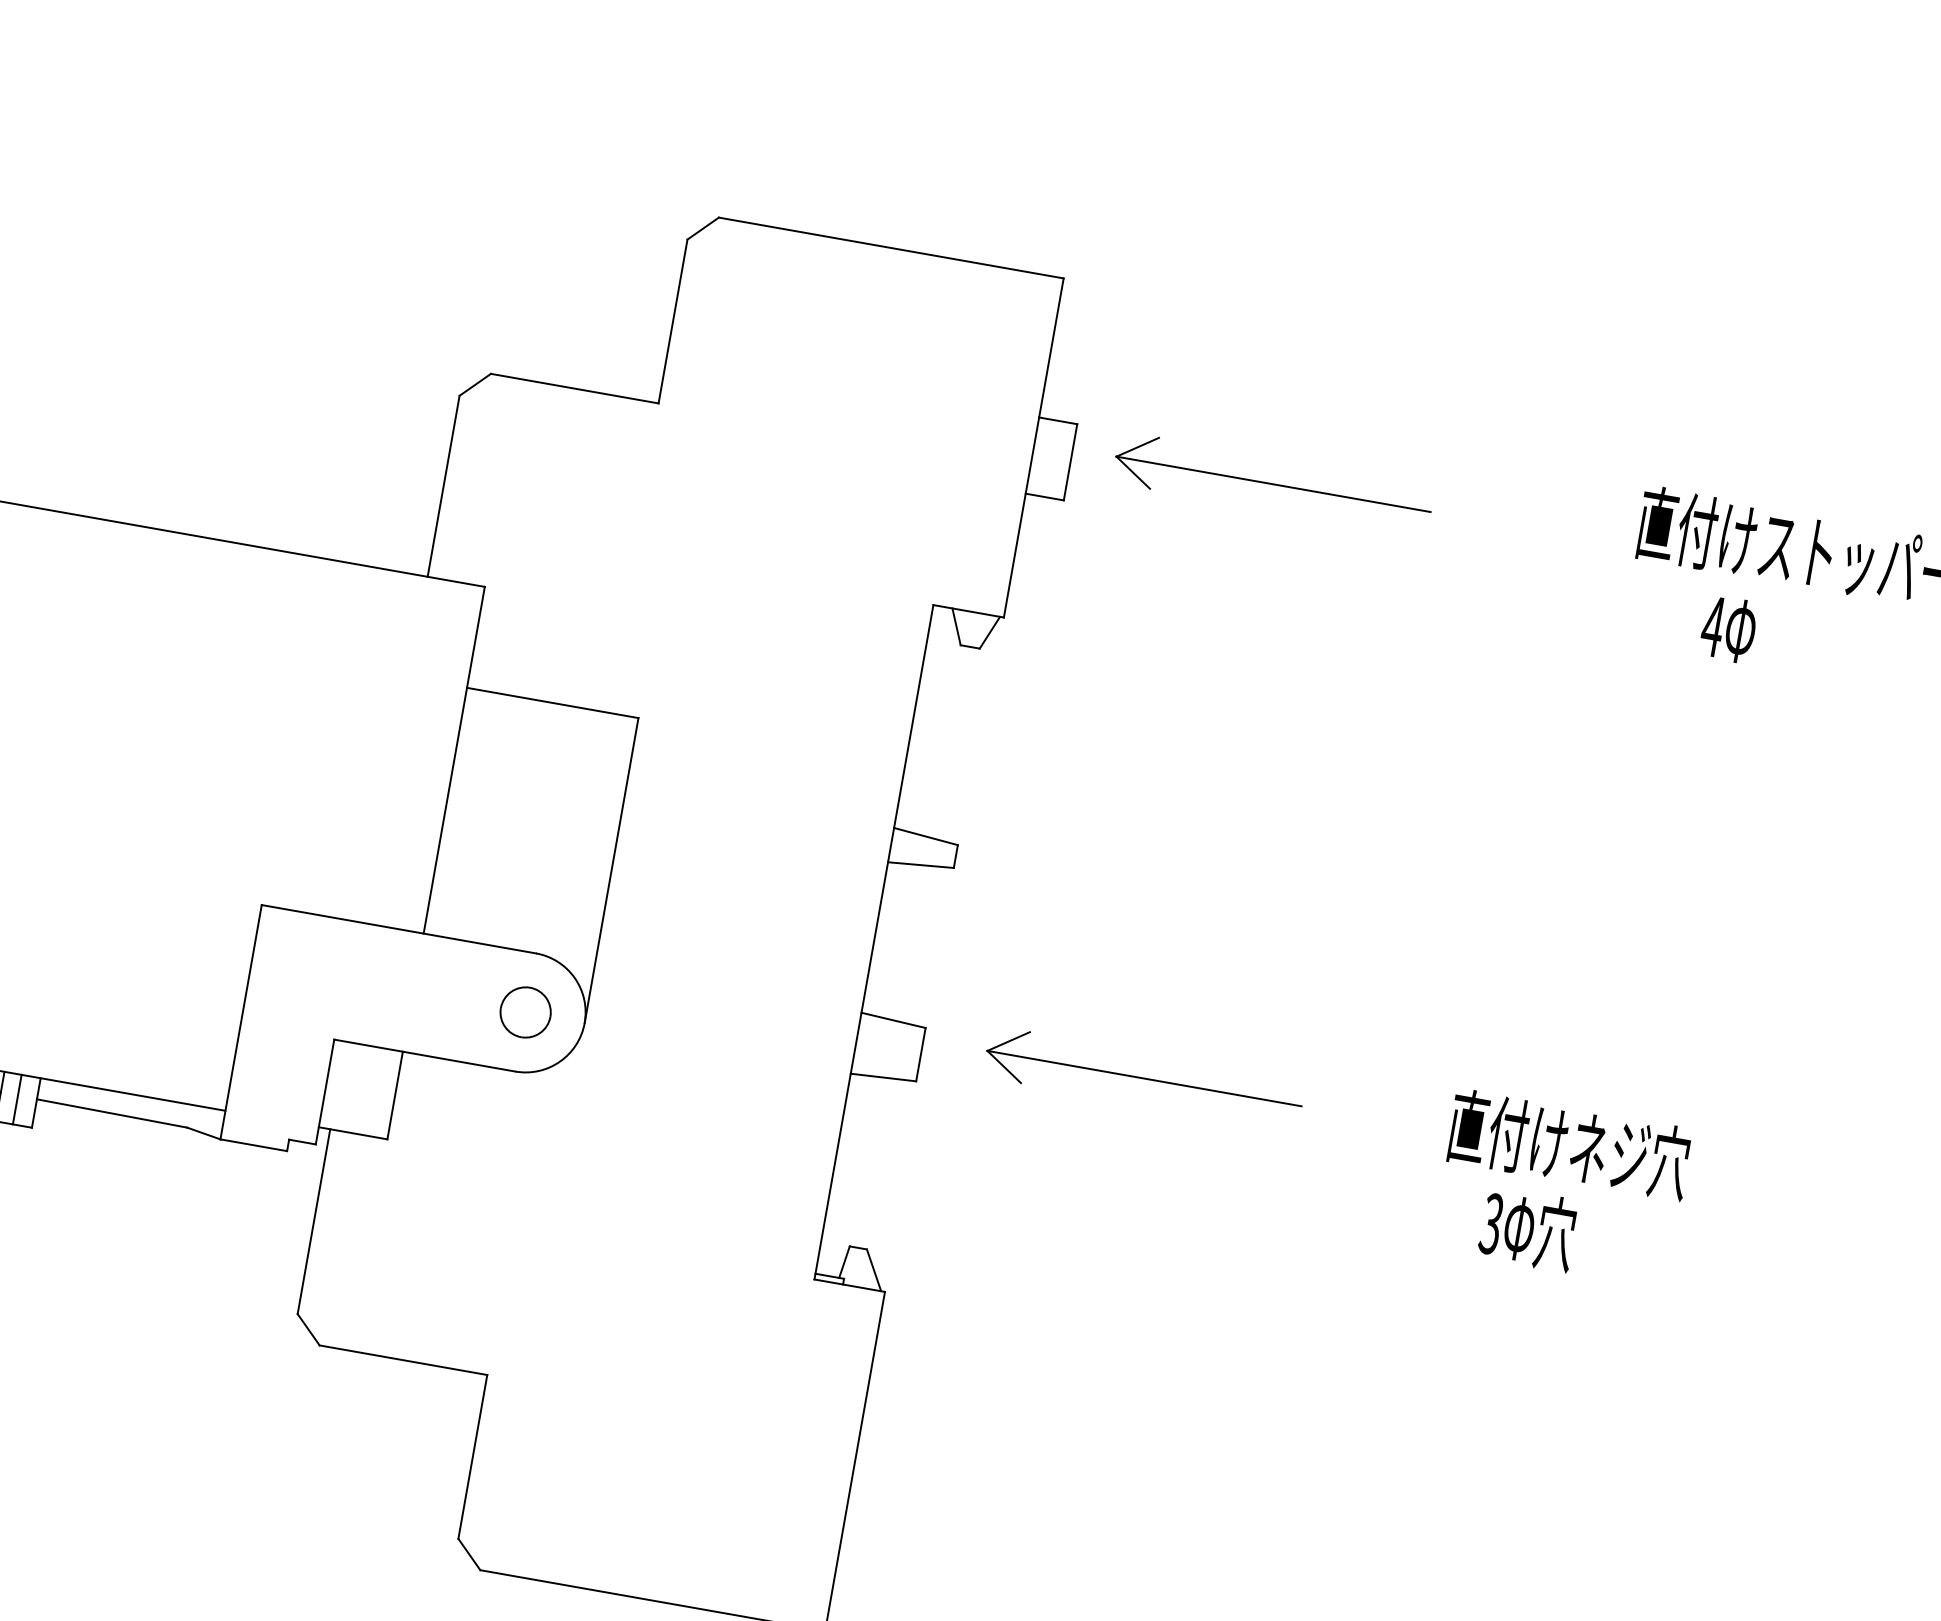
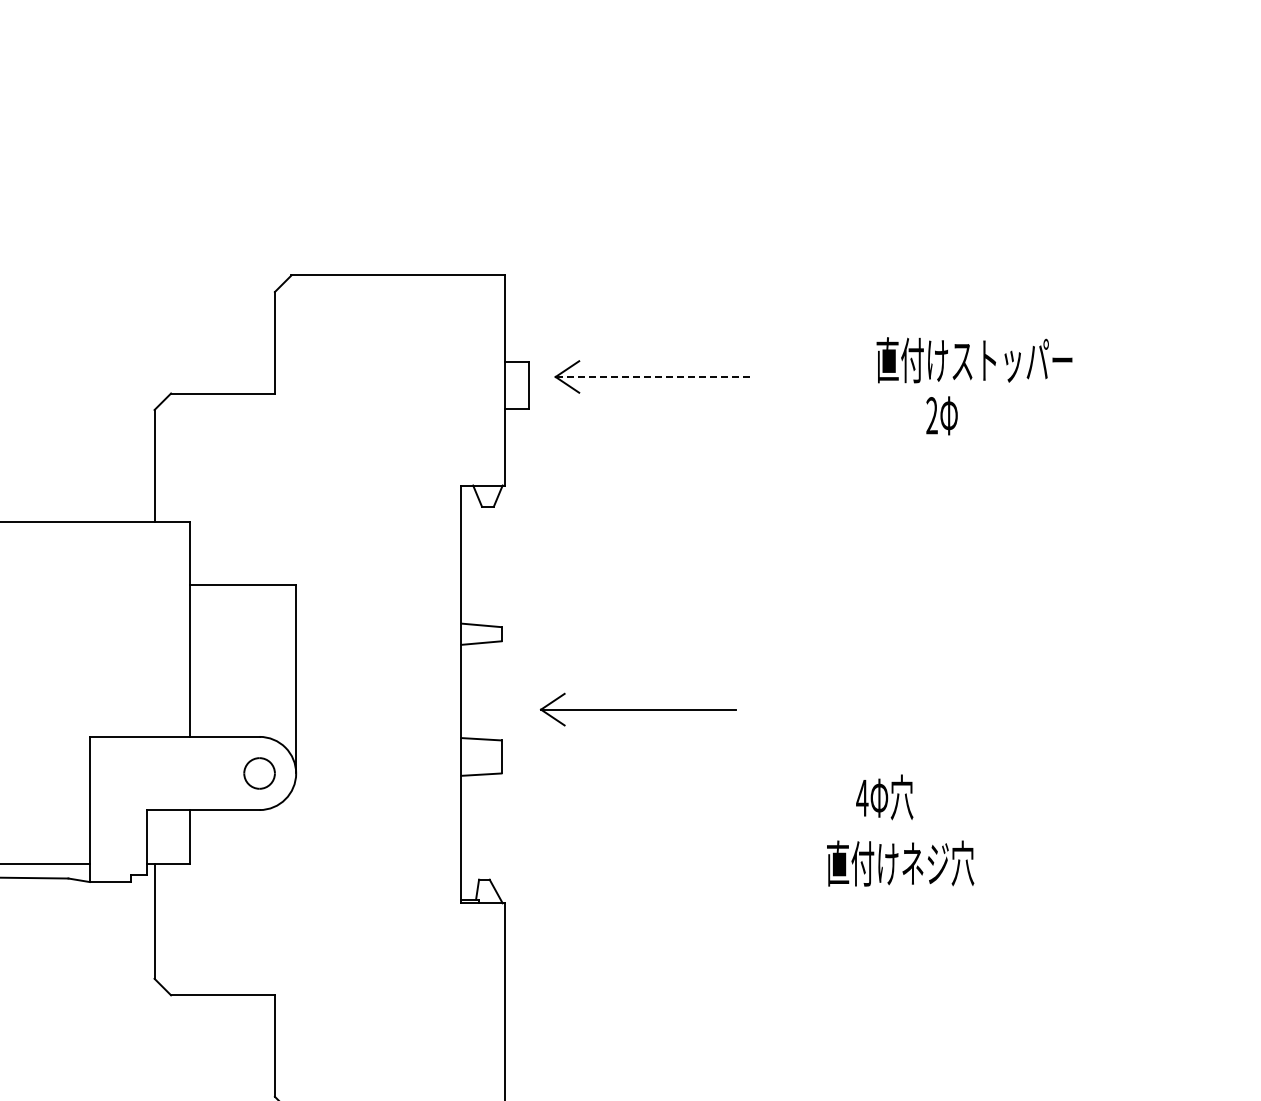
line: (1274, 483) -> (653, 376), solid -> dashed
text: (1712, 625) -> (931, 415), 4 -> 2
part: (1144, 1078) -> (638, 709), moved
text: (1569, 1144) -> (900, 863), moved
text: (1491, 1224) -> (862, 798), 3 -> 4

